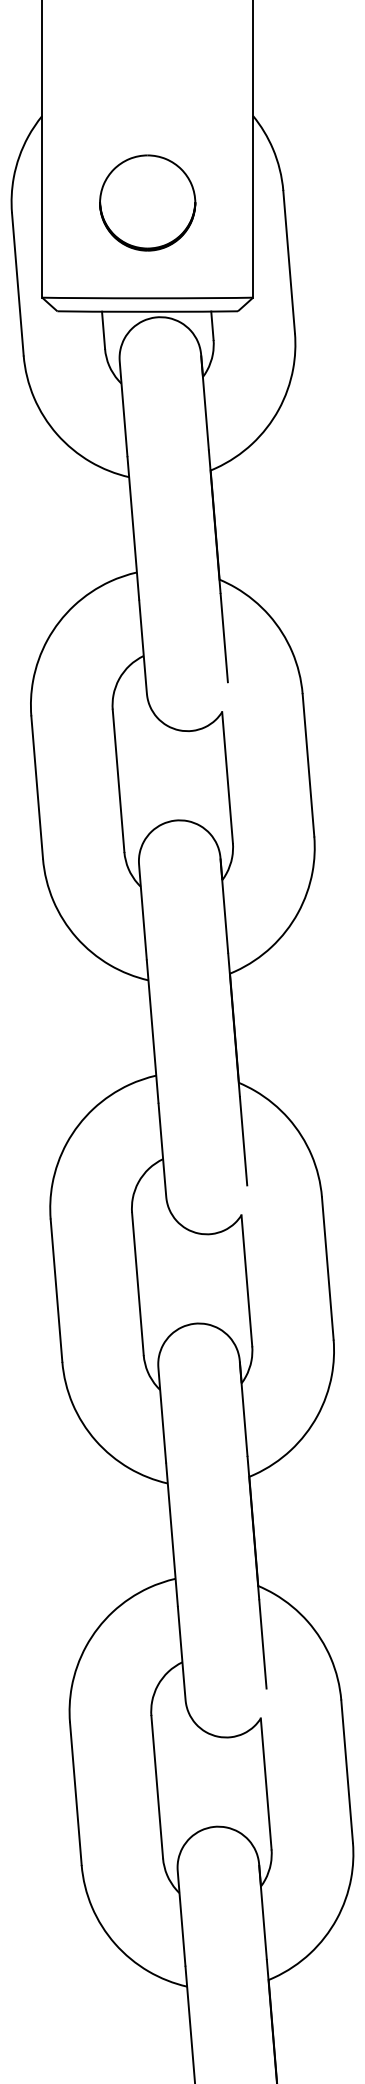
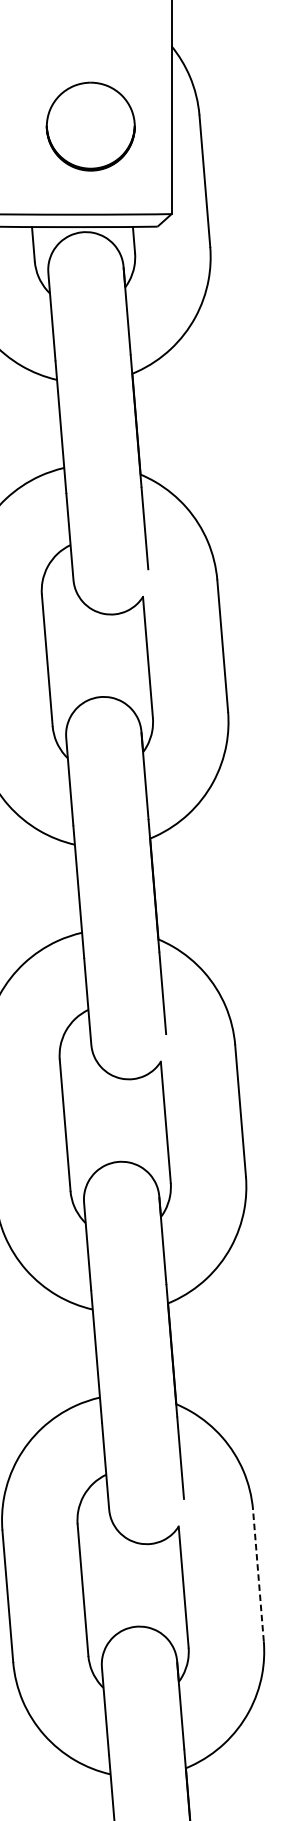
part: (147, 202) -> (90, 126), moved
line: (347, 1771) -> (258, 1575), solid -> dashed

